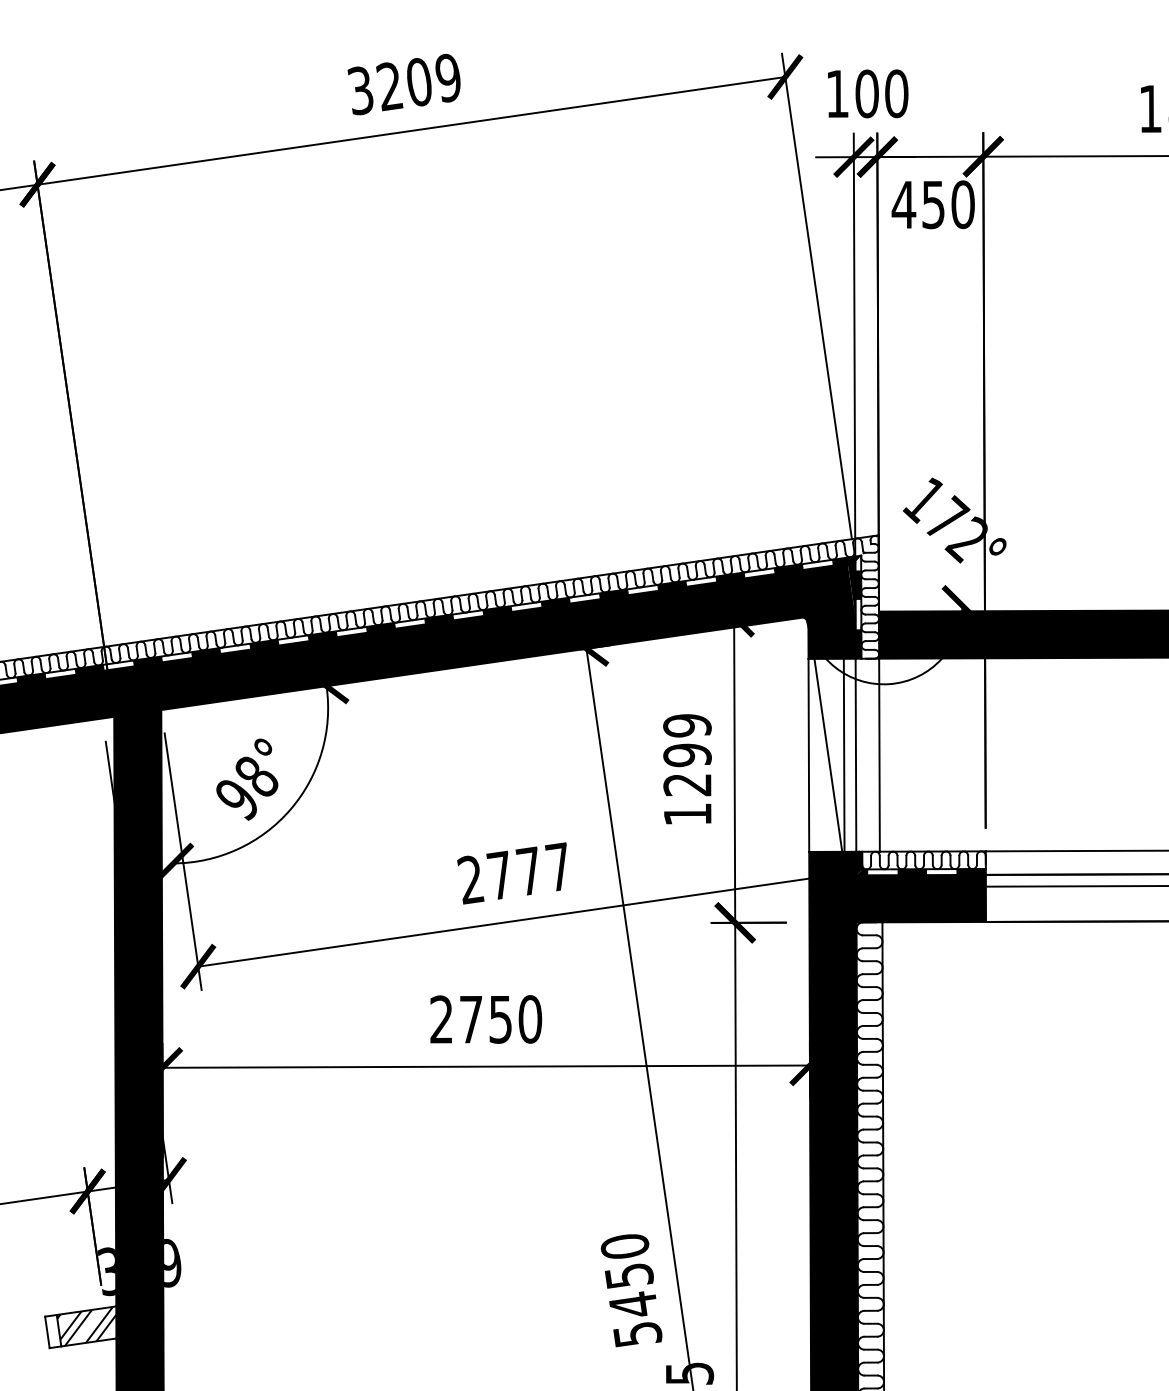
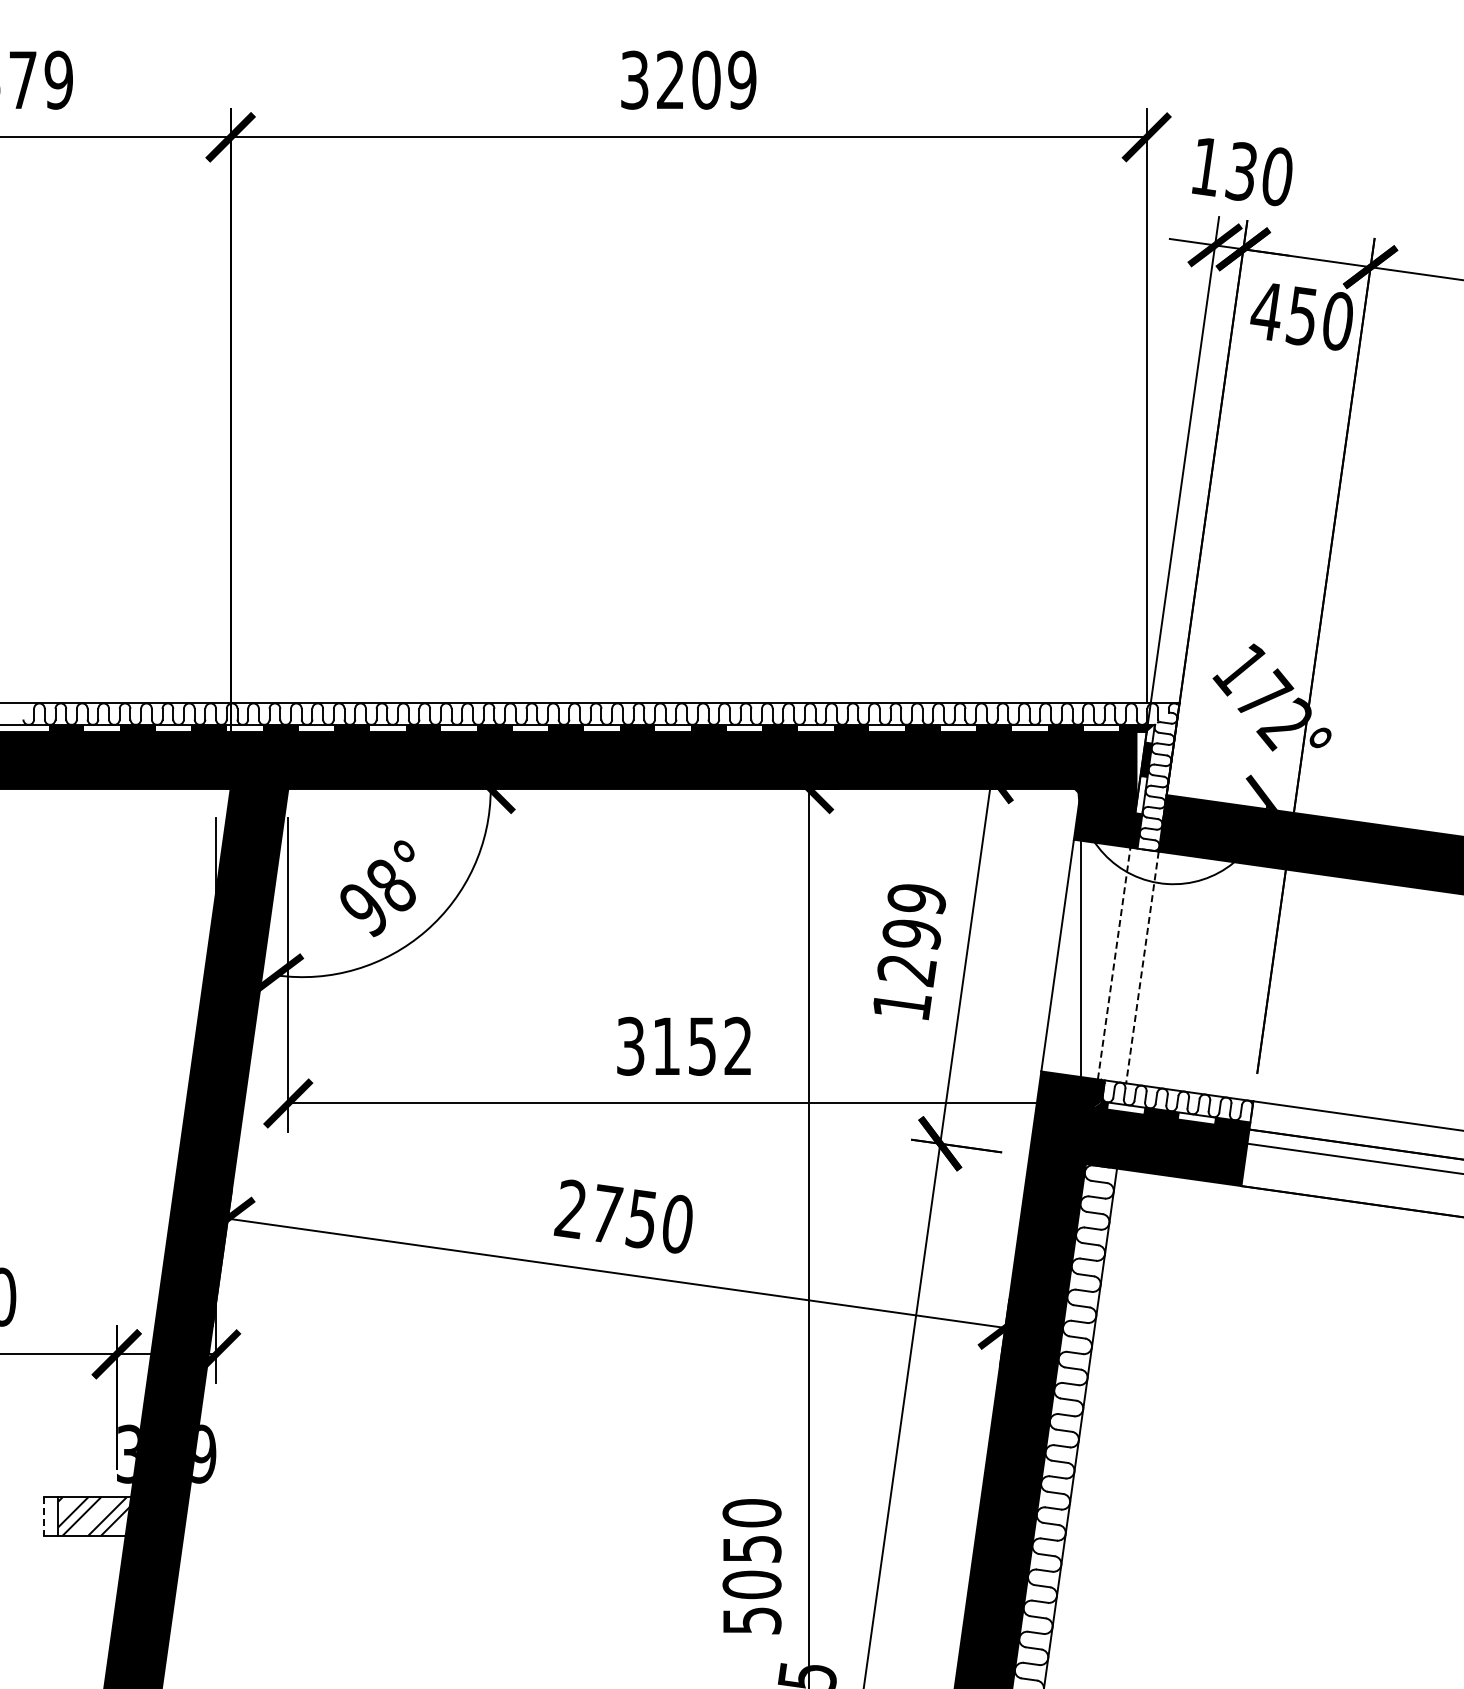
text: (865, 93) -> (1240, 171), 100 -> 130
fill: (854, 589) -> (1141, 764), removed
line: (843, 755) -> (1099, 961), removed
line: (856, 755) -> (1114, 963), solid -> dashed
line: (879, 755) -> (1142, 968), solid -> dashed
text: (514, 872) -> (684, 1045), 2777 -> 3152
text: (633, 1305) -> (751, 1585), 5450 -> 5050
line: (47, 1332) -> (43, 1516), solid -> dashed

